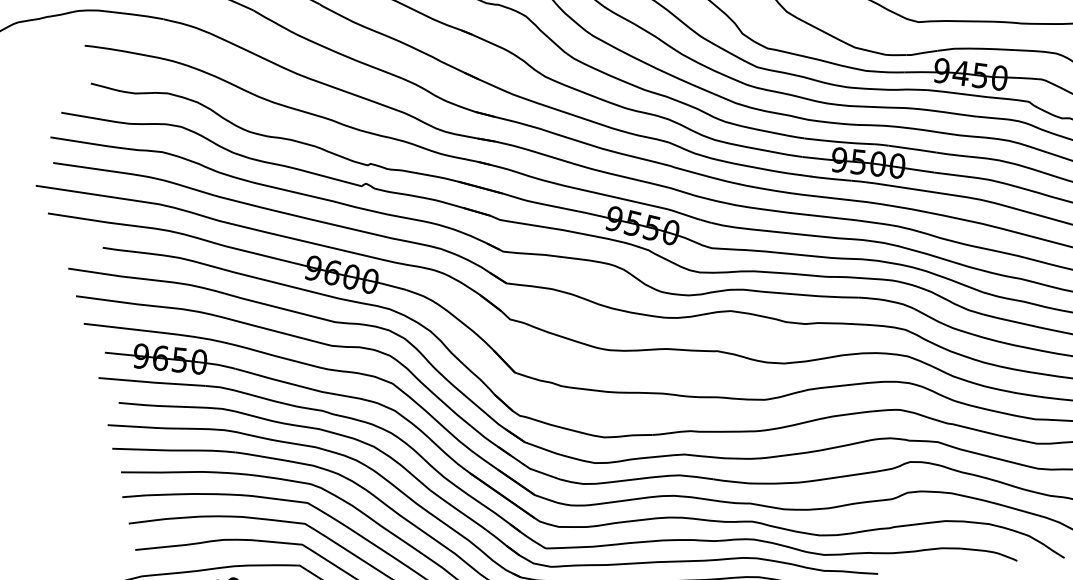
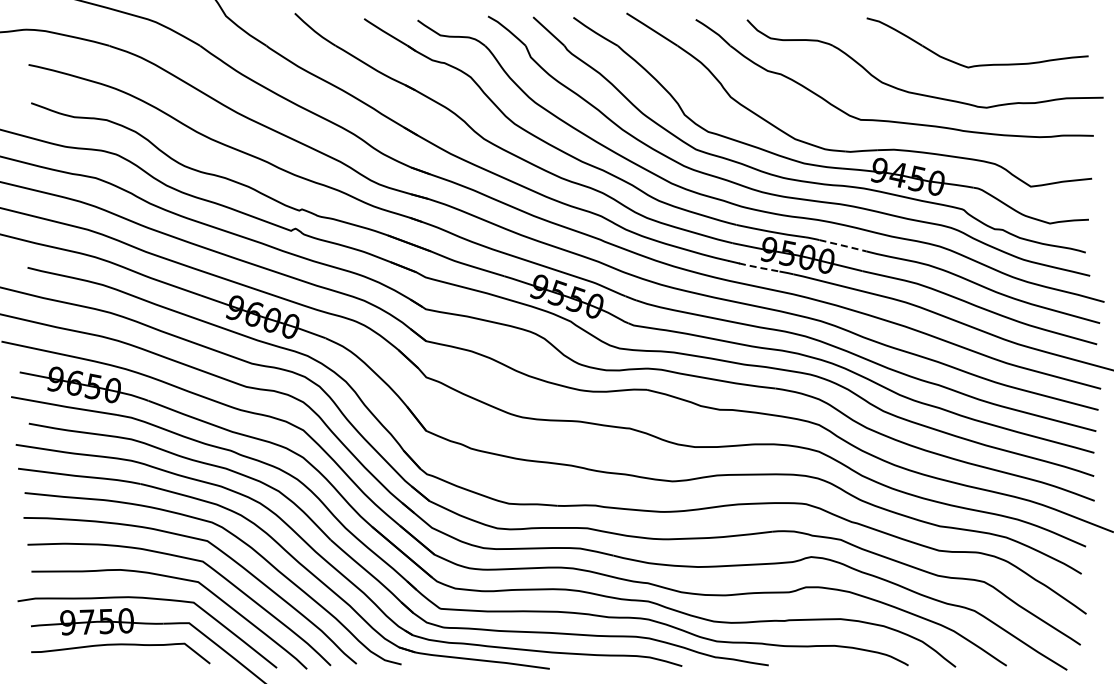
line: (914, 148) -> (844, 245), solid -> dashed
line: (831, 178) -> (759, 267), solid -> dashed

